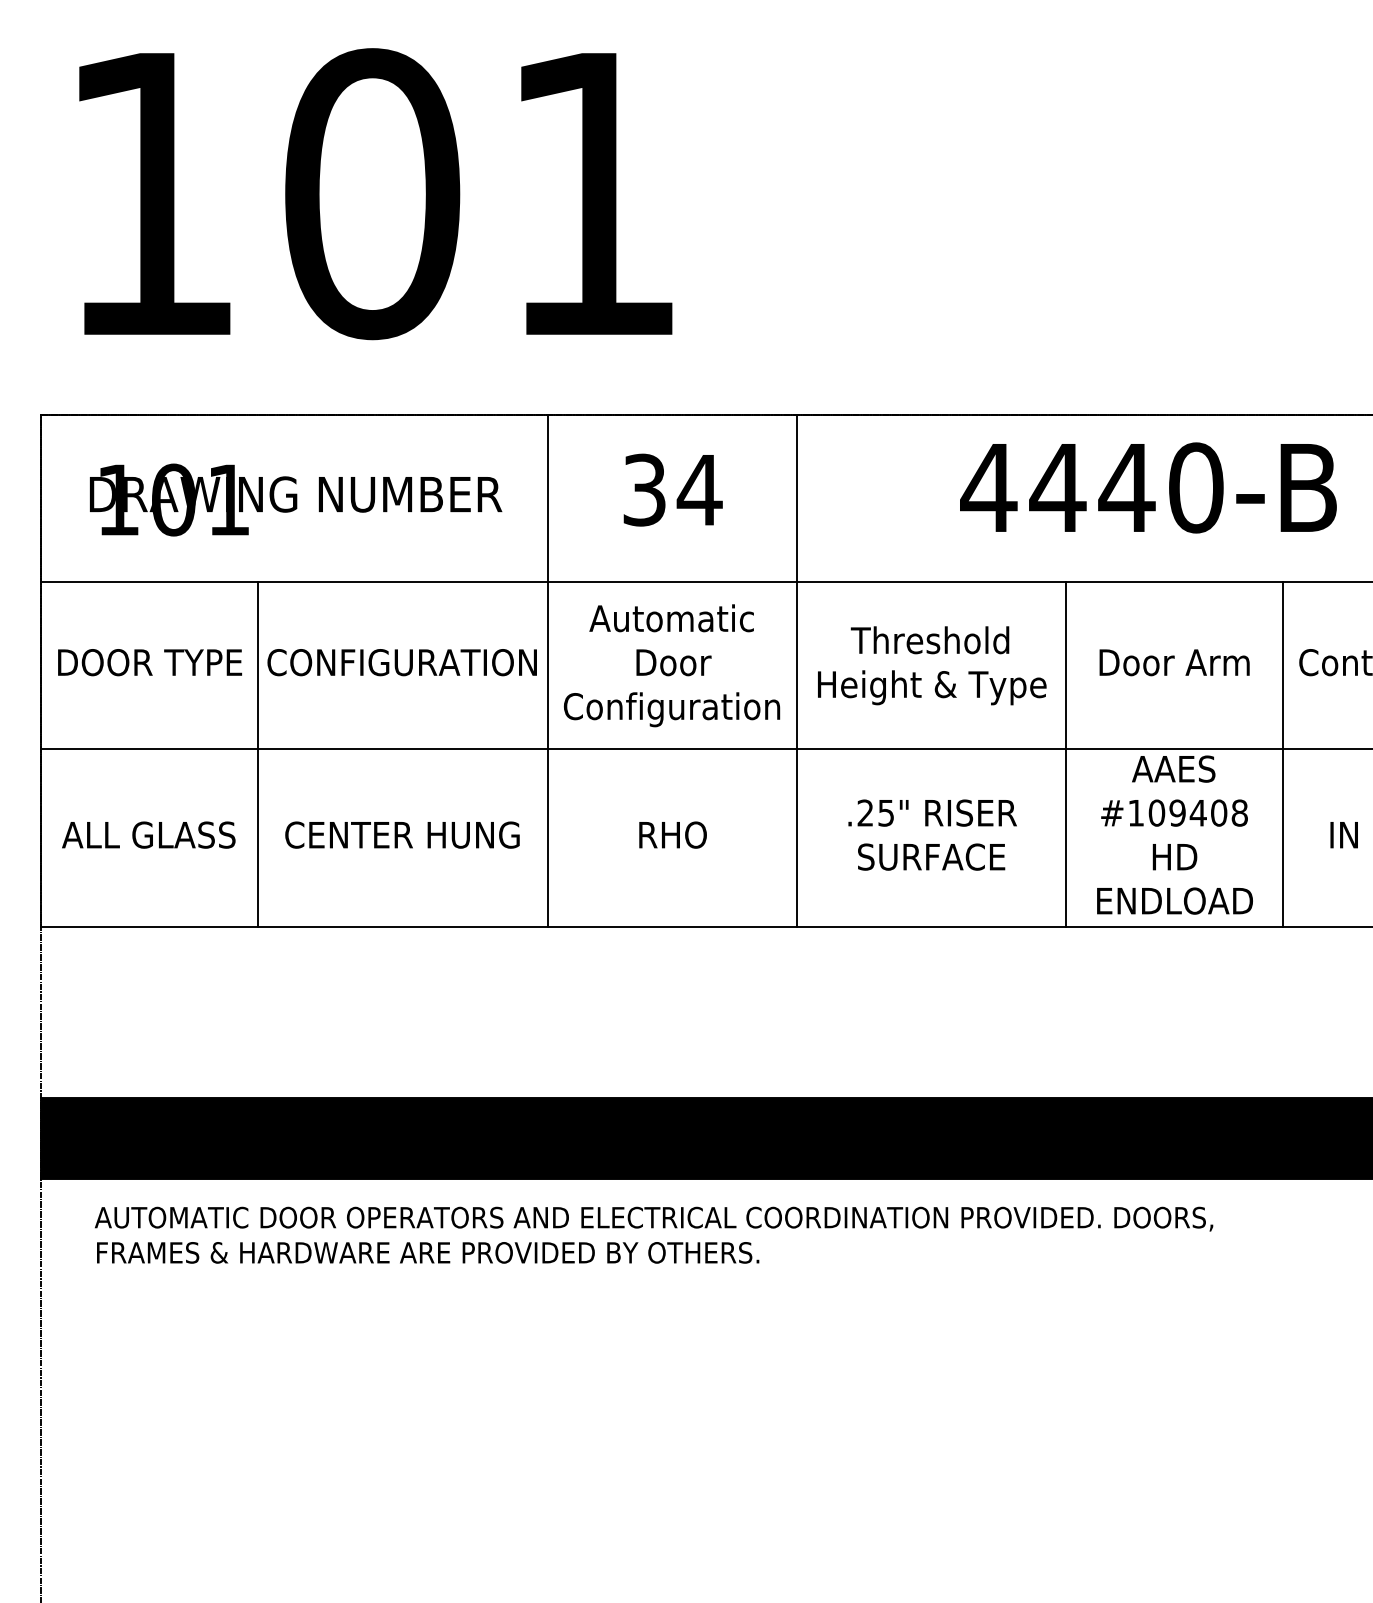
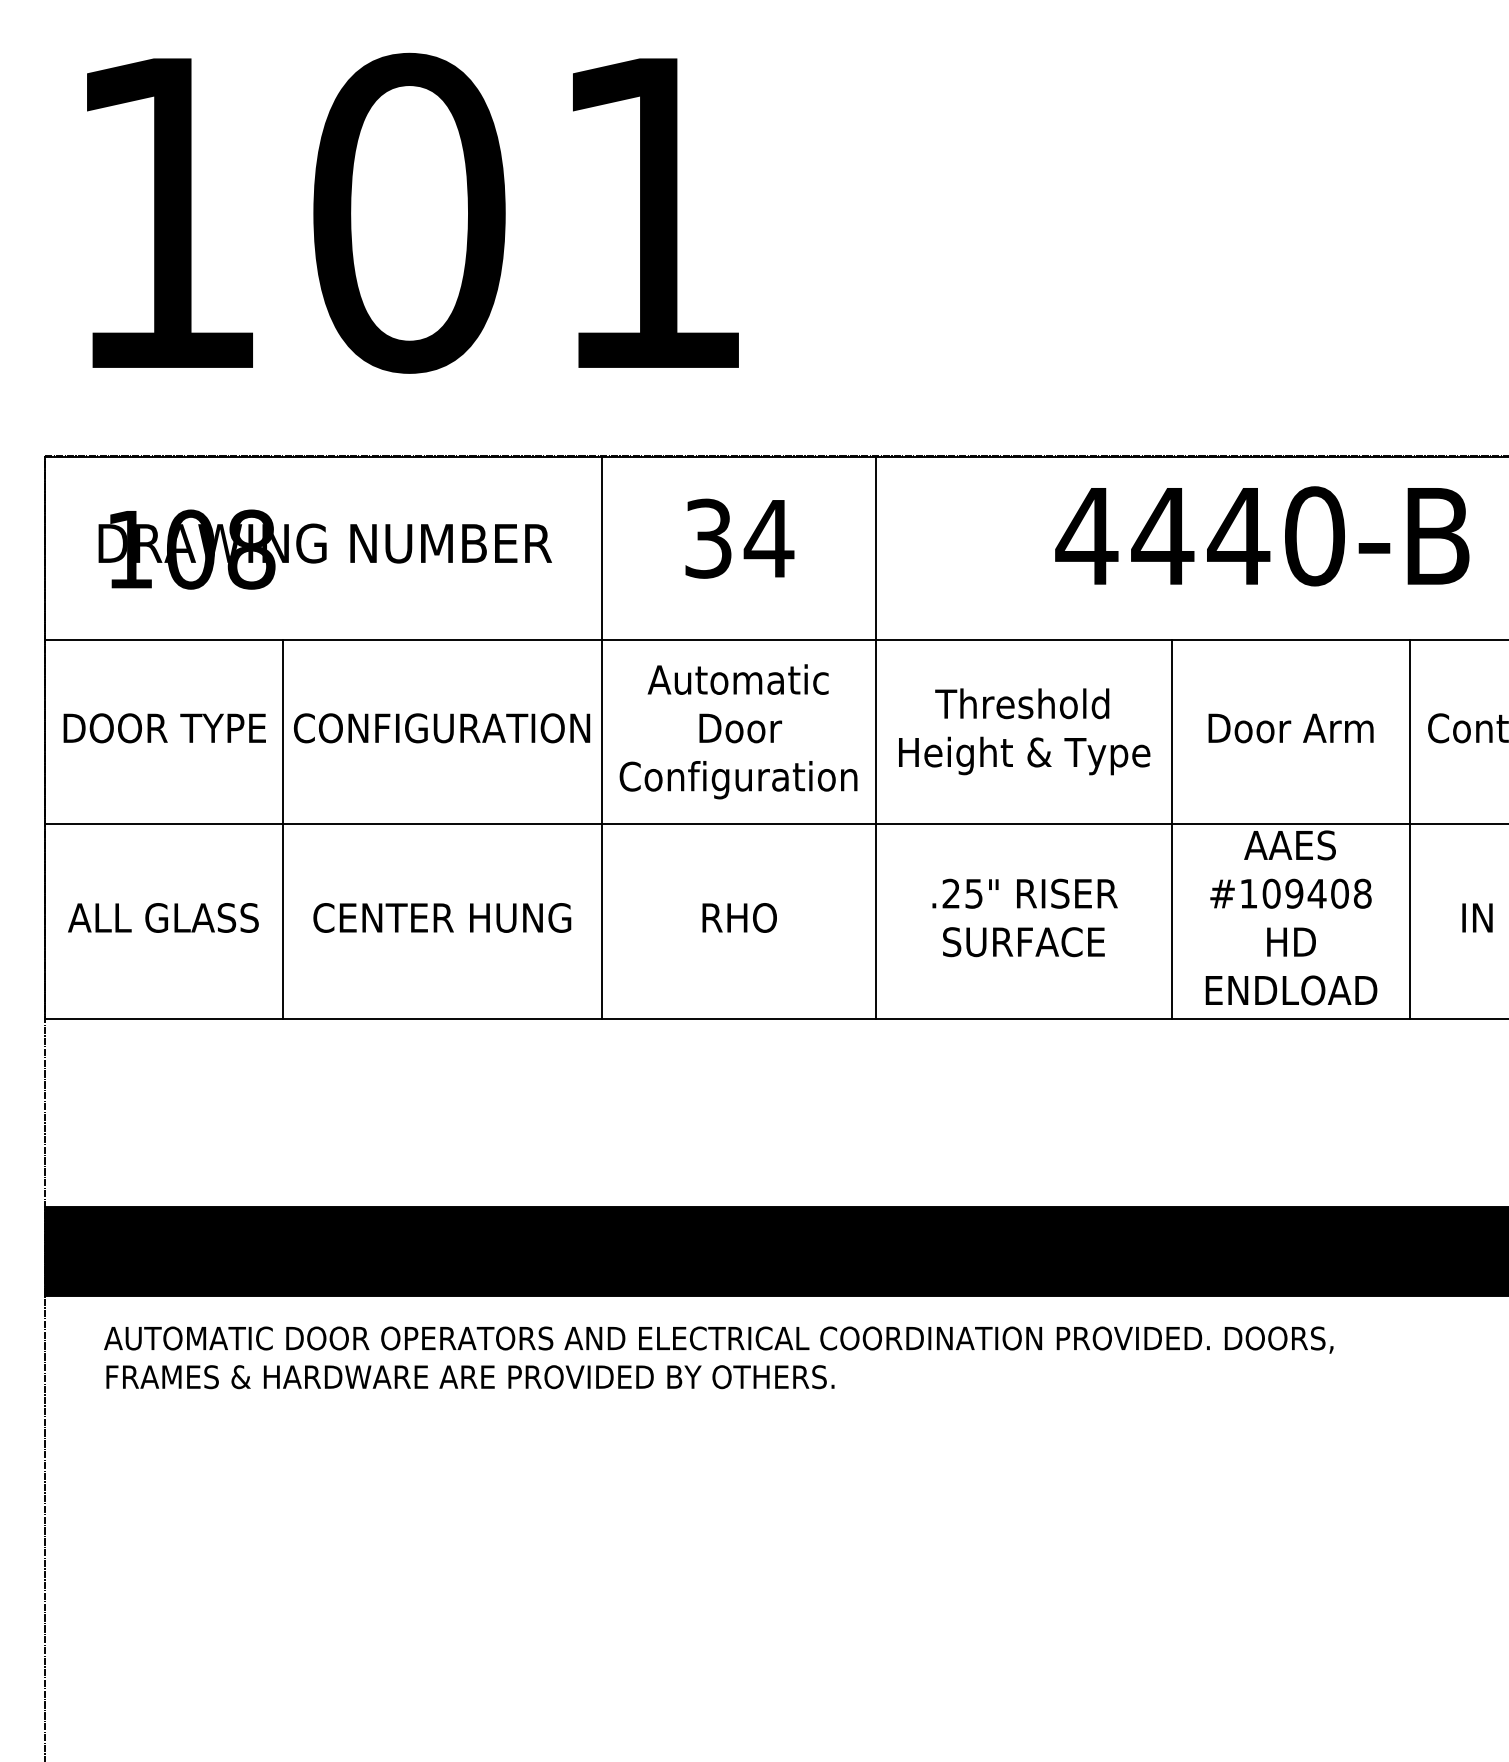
text: (228, 499) -> (251, 549), 101 -> 108

